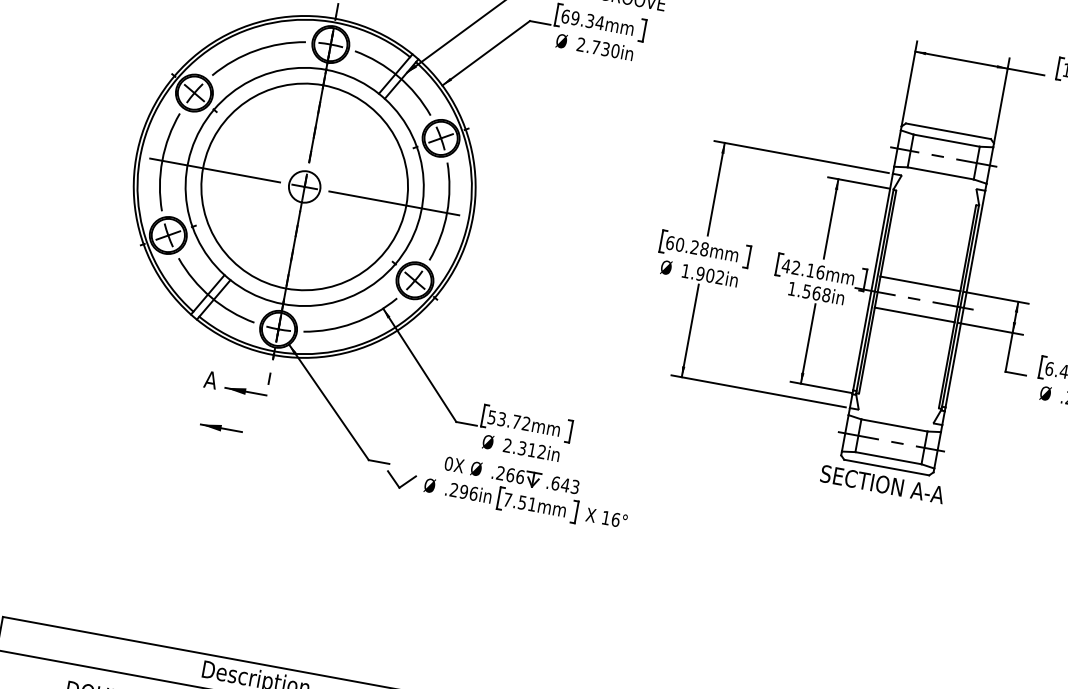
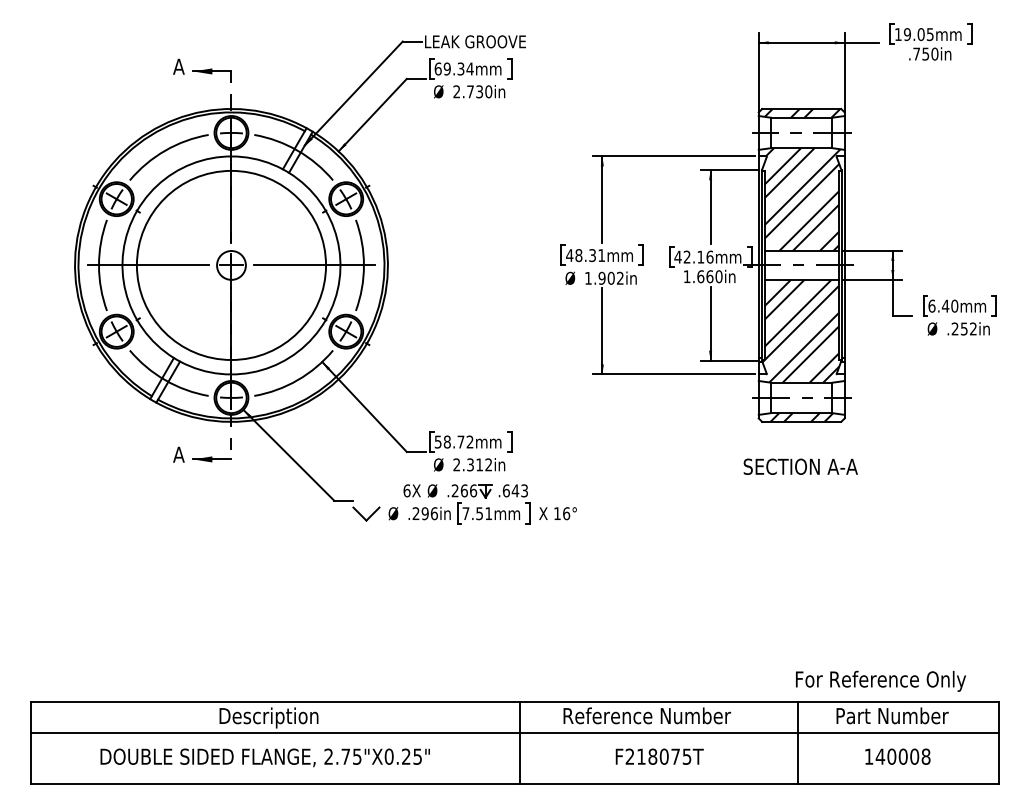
hatch: (948, 136) -> (802, 113), added
hatch: (928, 228) -> (799, 199), added
text: (687, 246) -> (585, 255), 60.28mm -> 48.31mm
text: (816, 293) -> (709, 276), 1.568in -> 1.660in
hatch: (903, 369) -> (800, 330), added
text: (501, 418) -> (446, 441), 53.72mm -> 58.72mm
part: (220, 428) -> (195, 496), removed
hatch: (887, 462) -> (801, 417), added
text: (448, 463) -> (406, 490), 0X -> 6X
text: (882, 484) -> (800, 466), moved

